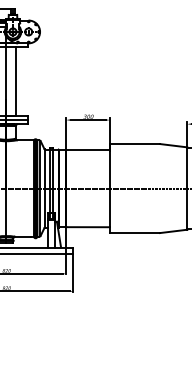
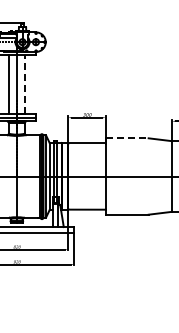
line: (16, 80) -> (25, 83), solid -> dashed
line: (135, 144) -> (127, 138), solid -> dashed

